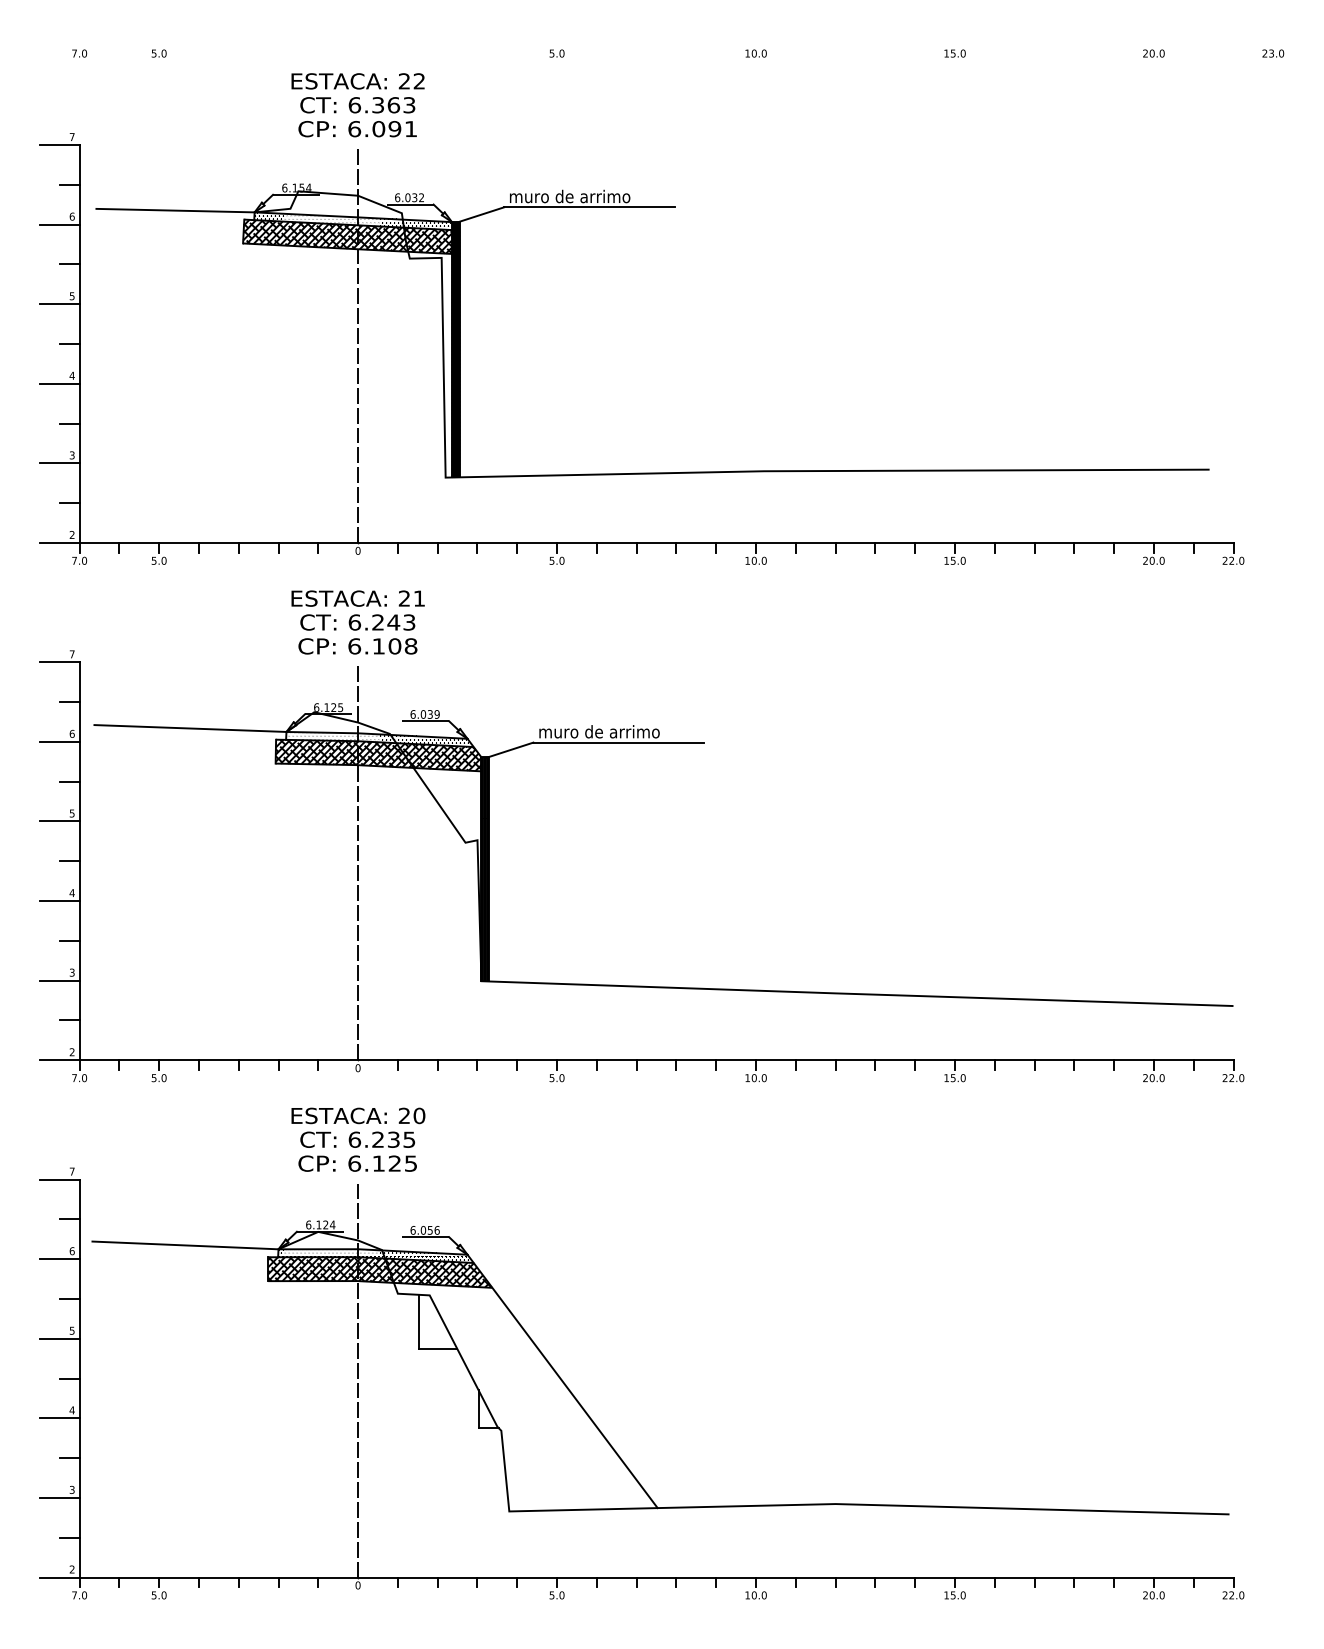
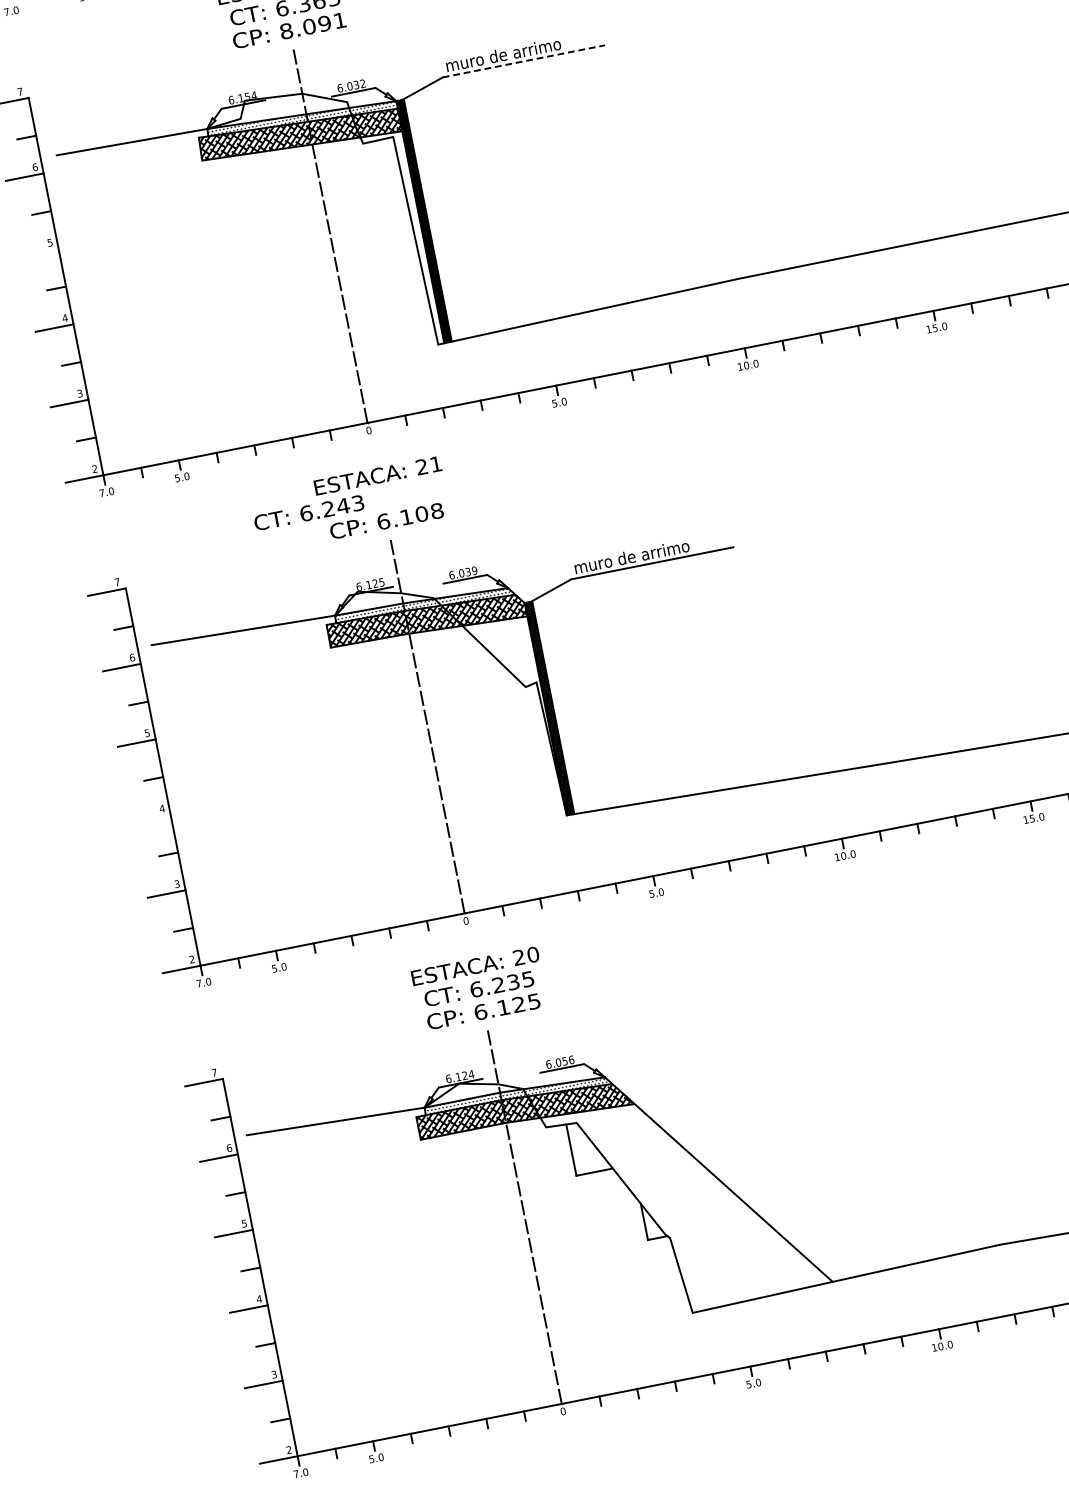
text: (354, 129) -> (286, 31), 6.091 -> 8.091
line: (589, 207) -> (523, 61), solid -> dashed
line: (59, 304) -> (39, 252), removed
text: (357, 622) -> (308, 512), moved
line: (59, 901) -> (151, 819), removed

